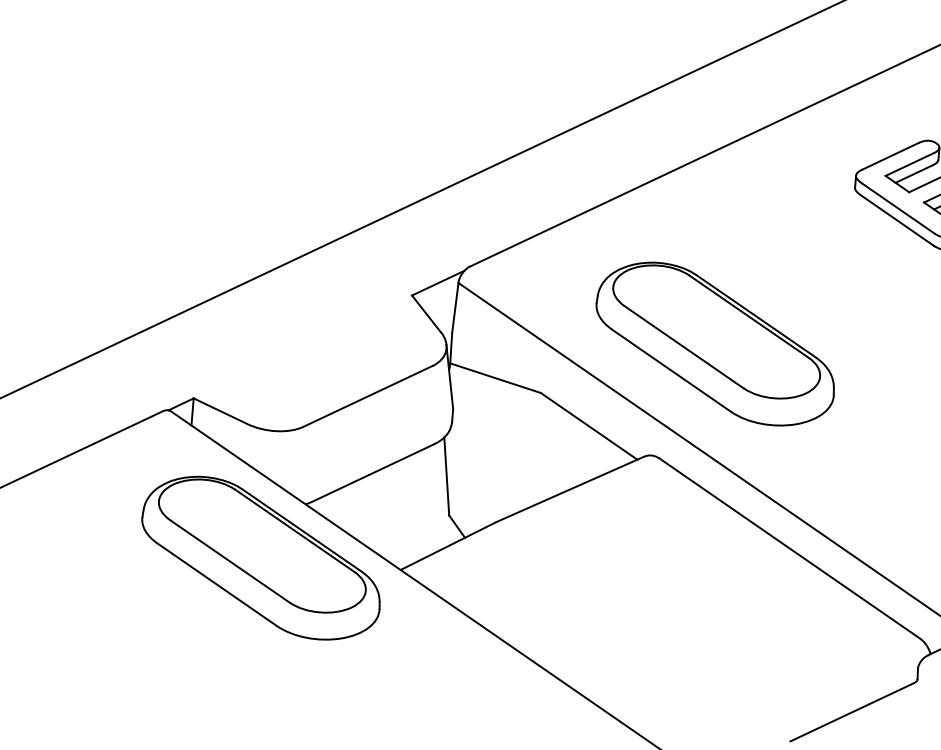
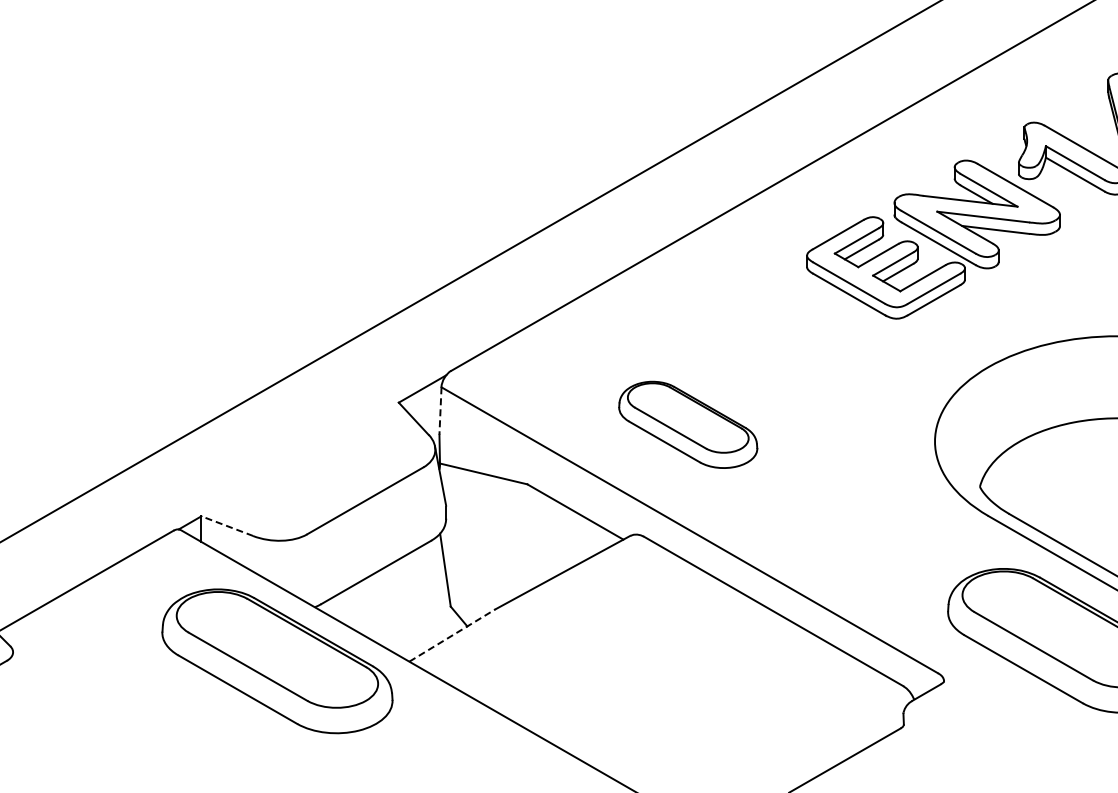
line: (455, 308) -> (440, 411), solid -> dashed
part: (716, 343) -> (688, 424), size x0.6
line: (220, 411) -> (227, 526), solid -> dashed
line: (448, 546) -> (452, 635), solid -> dashed

